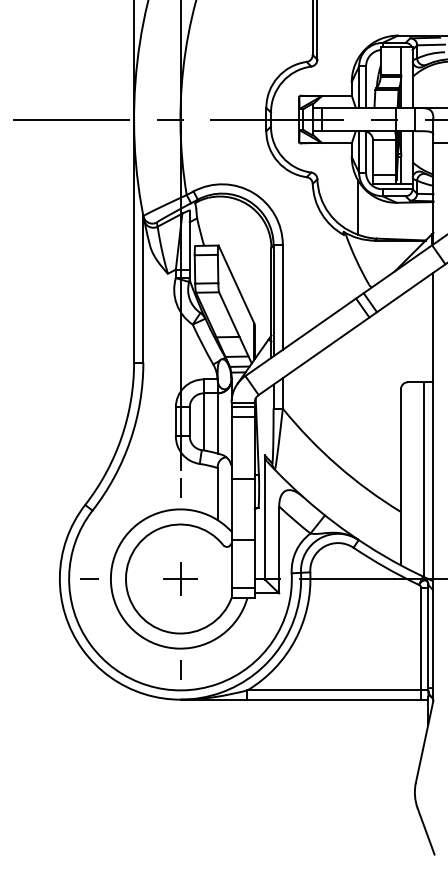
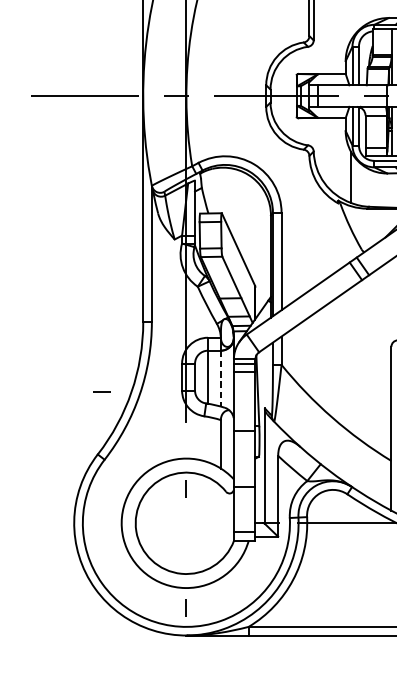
line: (217, 423) -> (220, 378), solid -> dashed
line: (180, 487) -> (186, 488), moved
line: (89, 578) -> (101, 391), moved
part: (180, 578) -> (186, 522), removed

